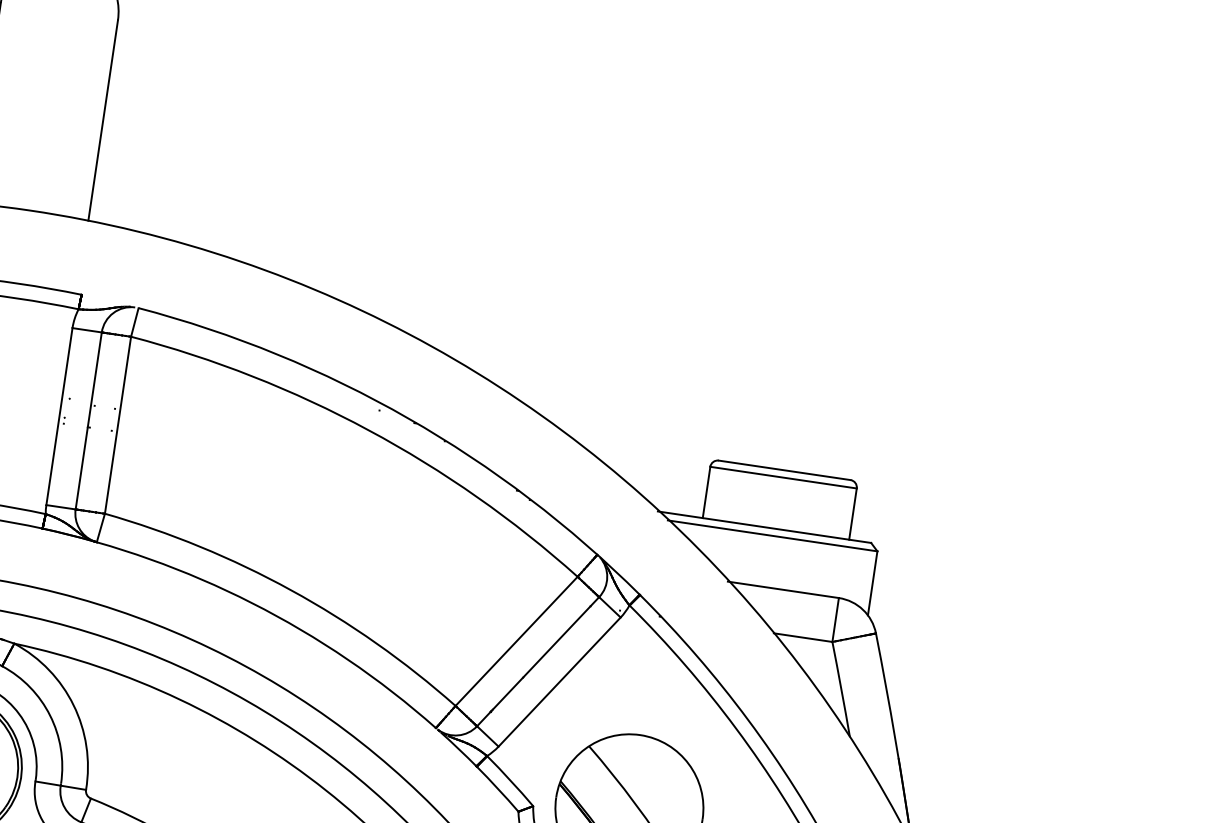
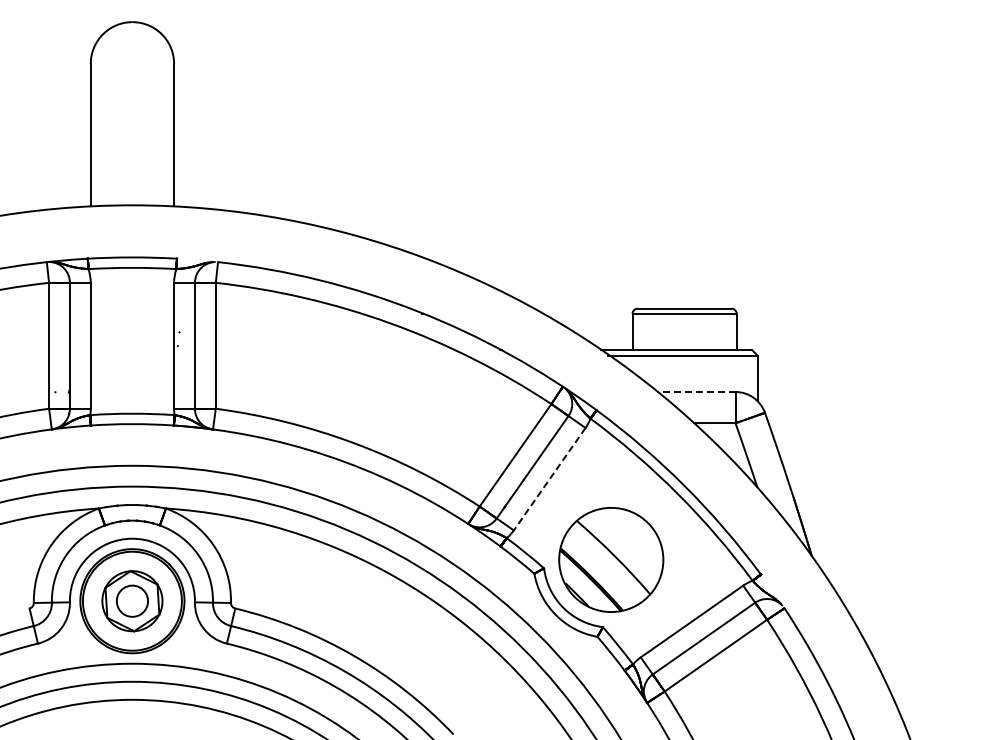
line: (782, 590) -> (695, 392), solid -> dashed
line: (559, 682) -> (549, 479), solid -> dashed

